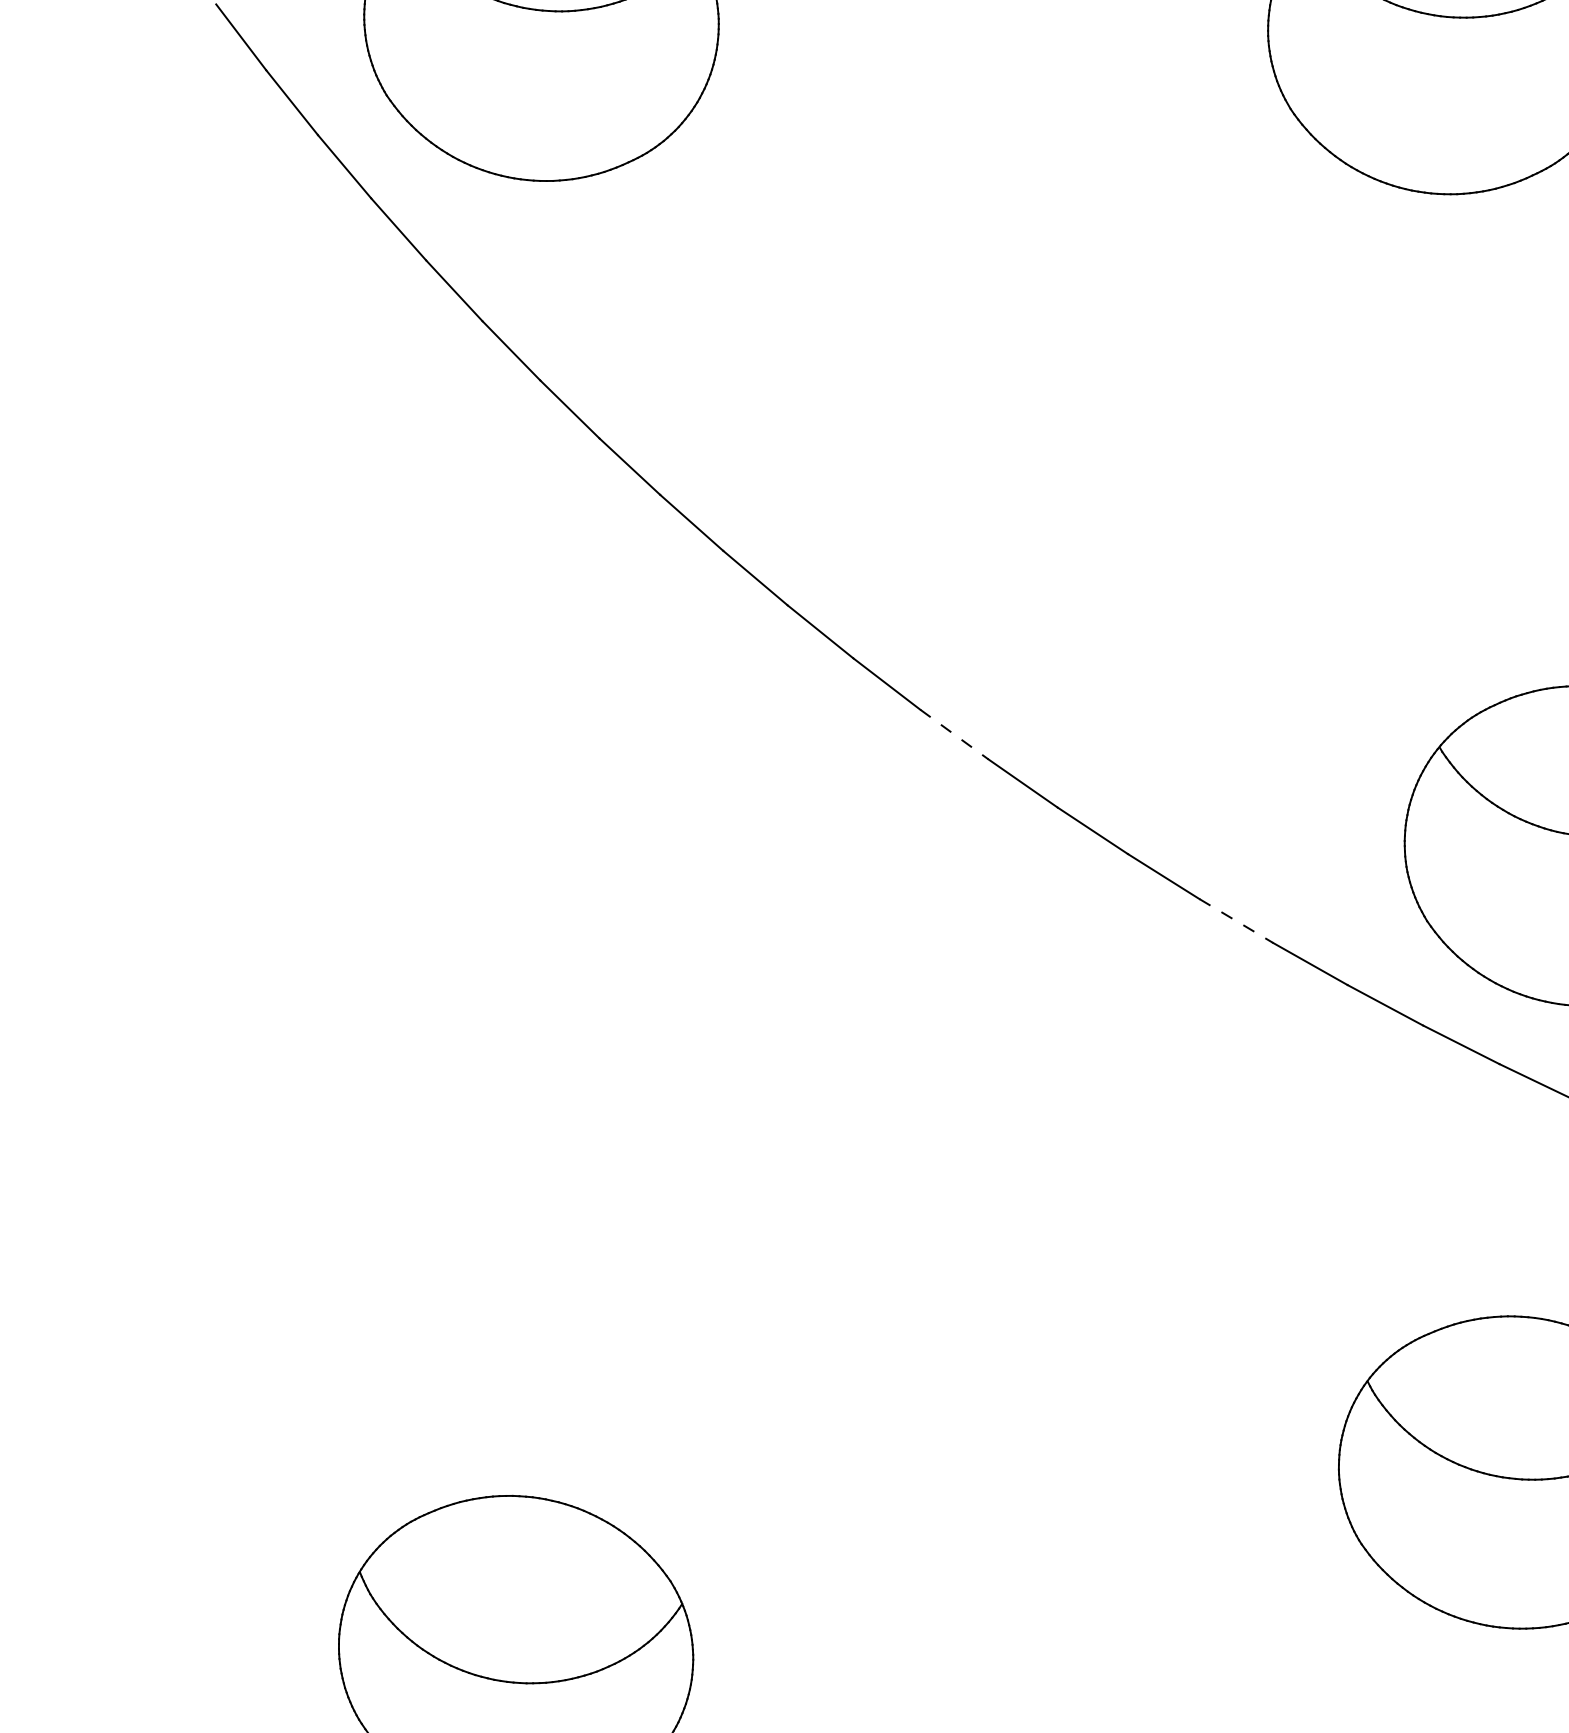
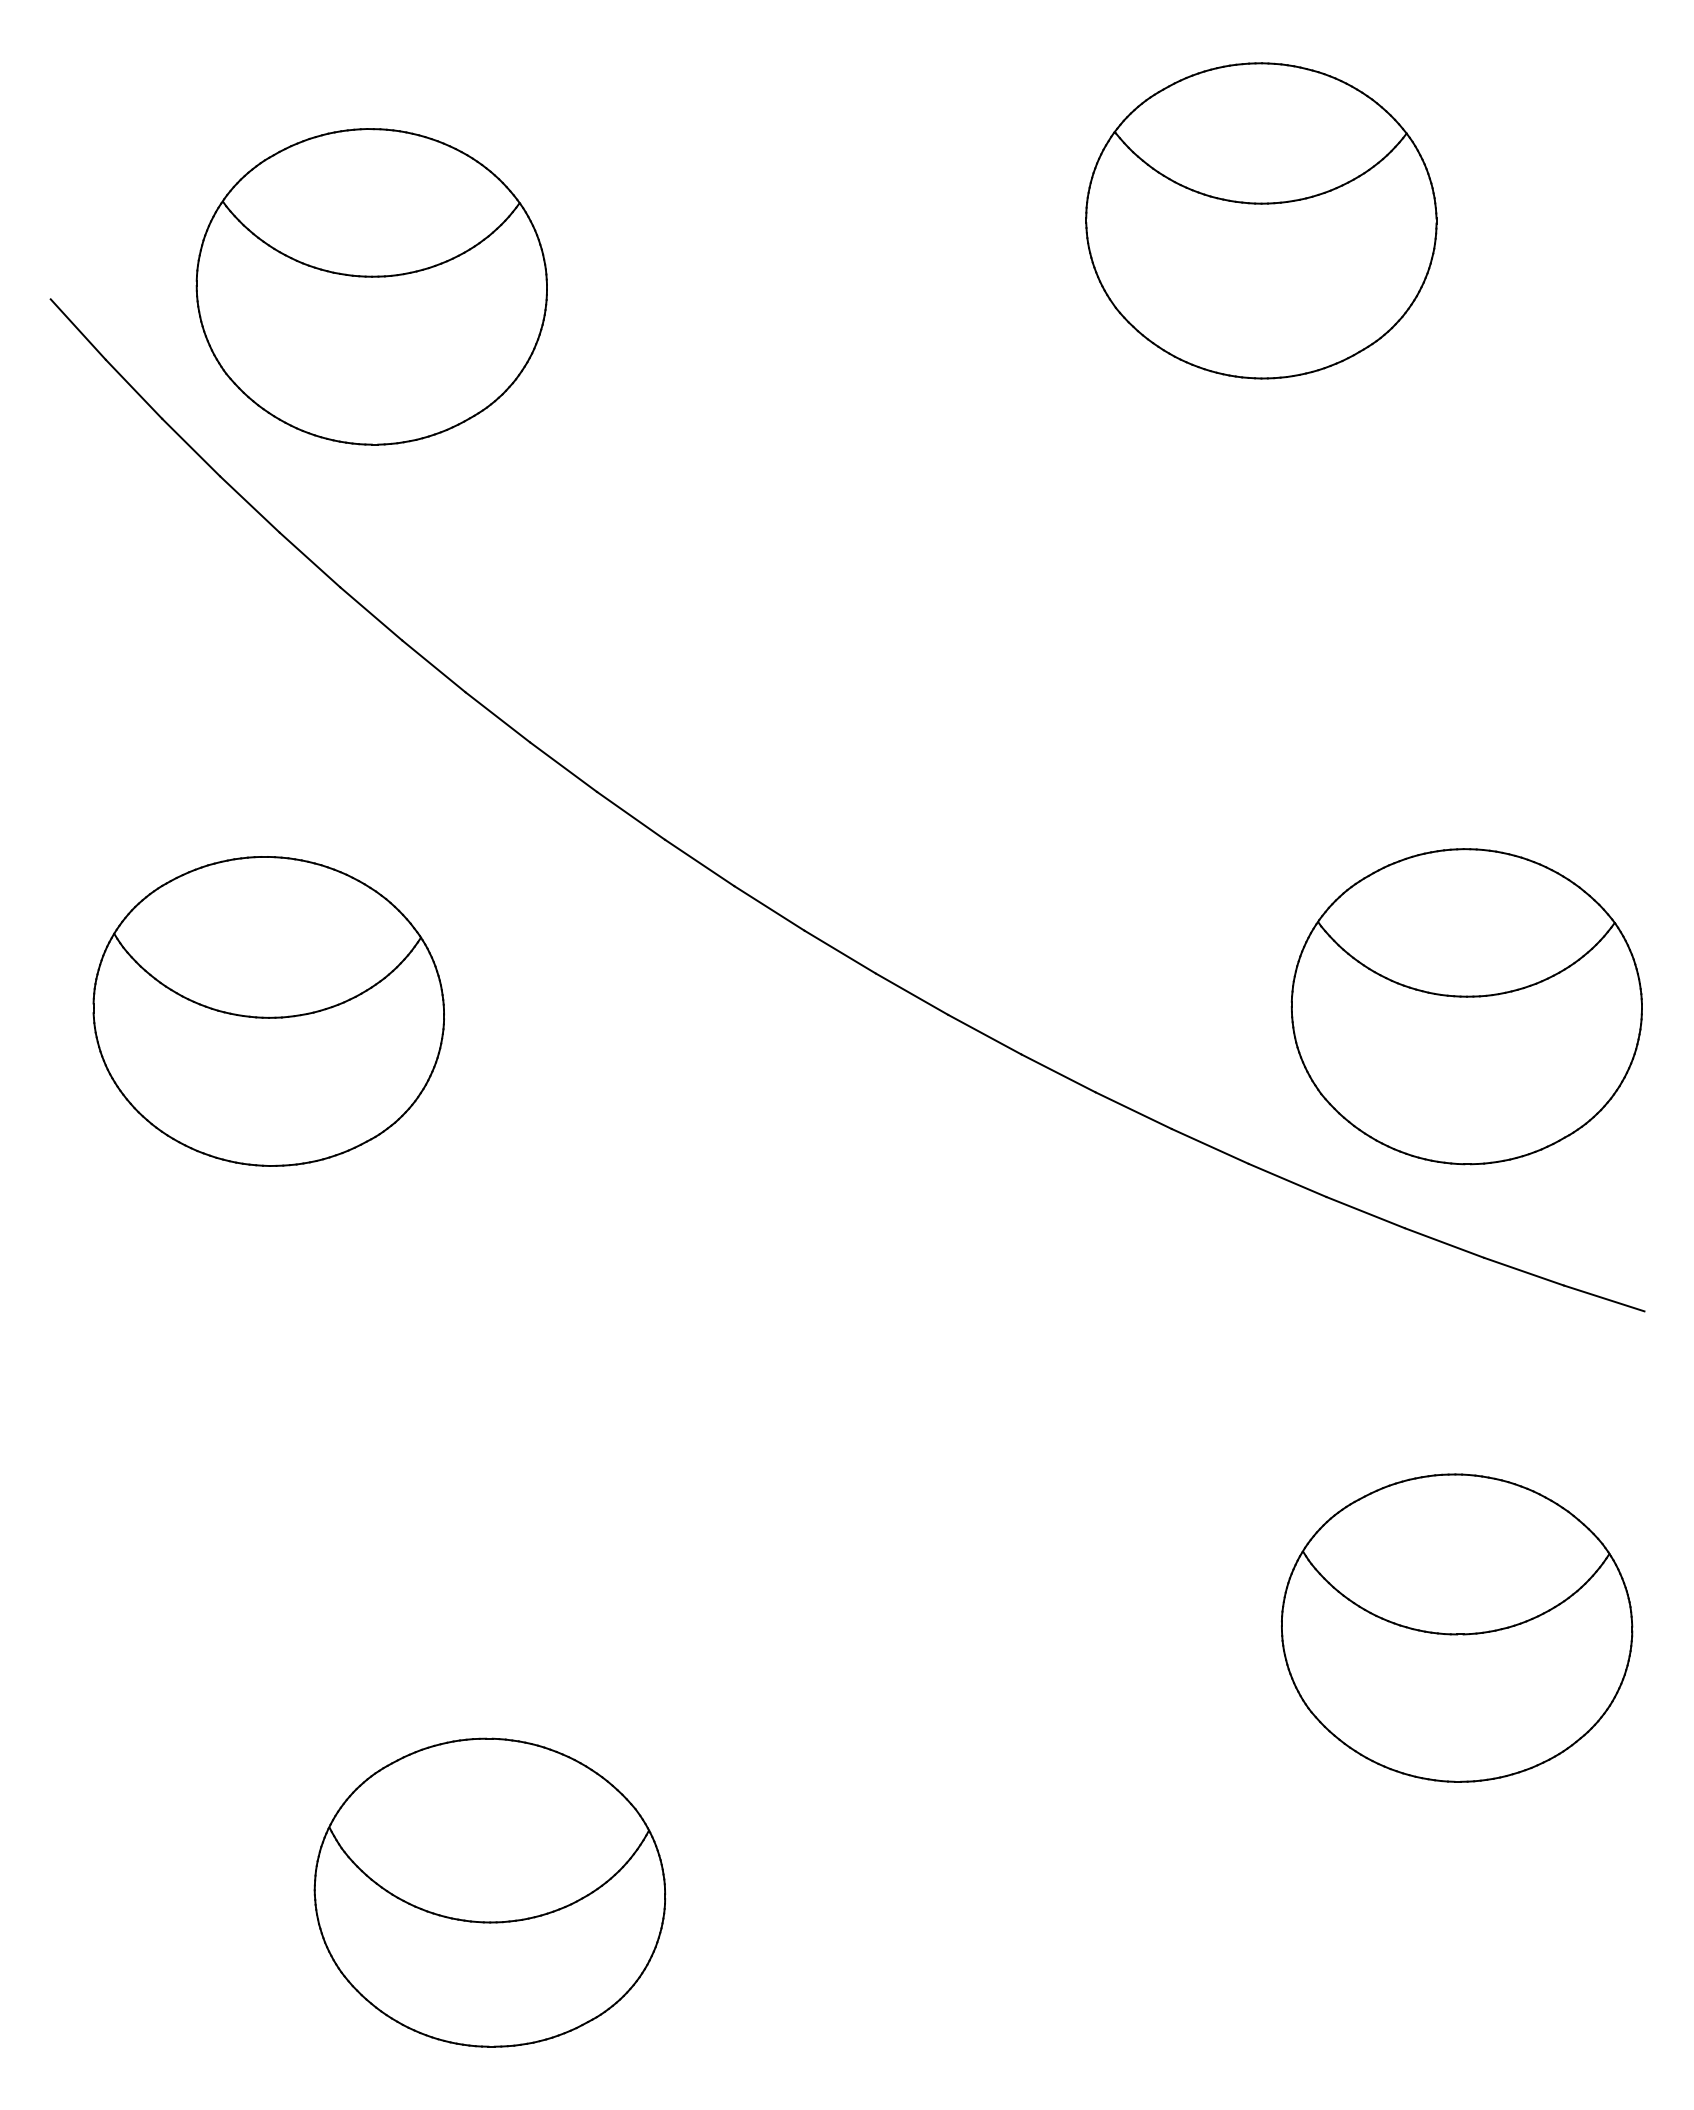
line: (954, 734) -> (840, 952), dashed -> solid
part: (371, 742) -> (268, 1011), added
line: (1237, 920) -> (1134, 1110), dashed -> solid

